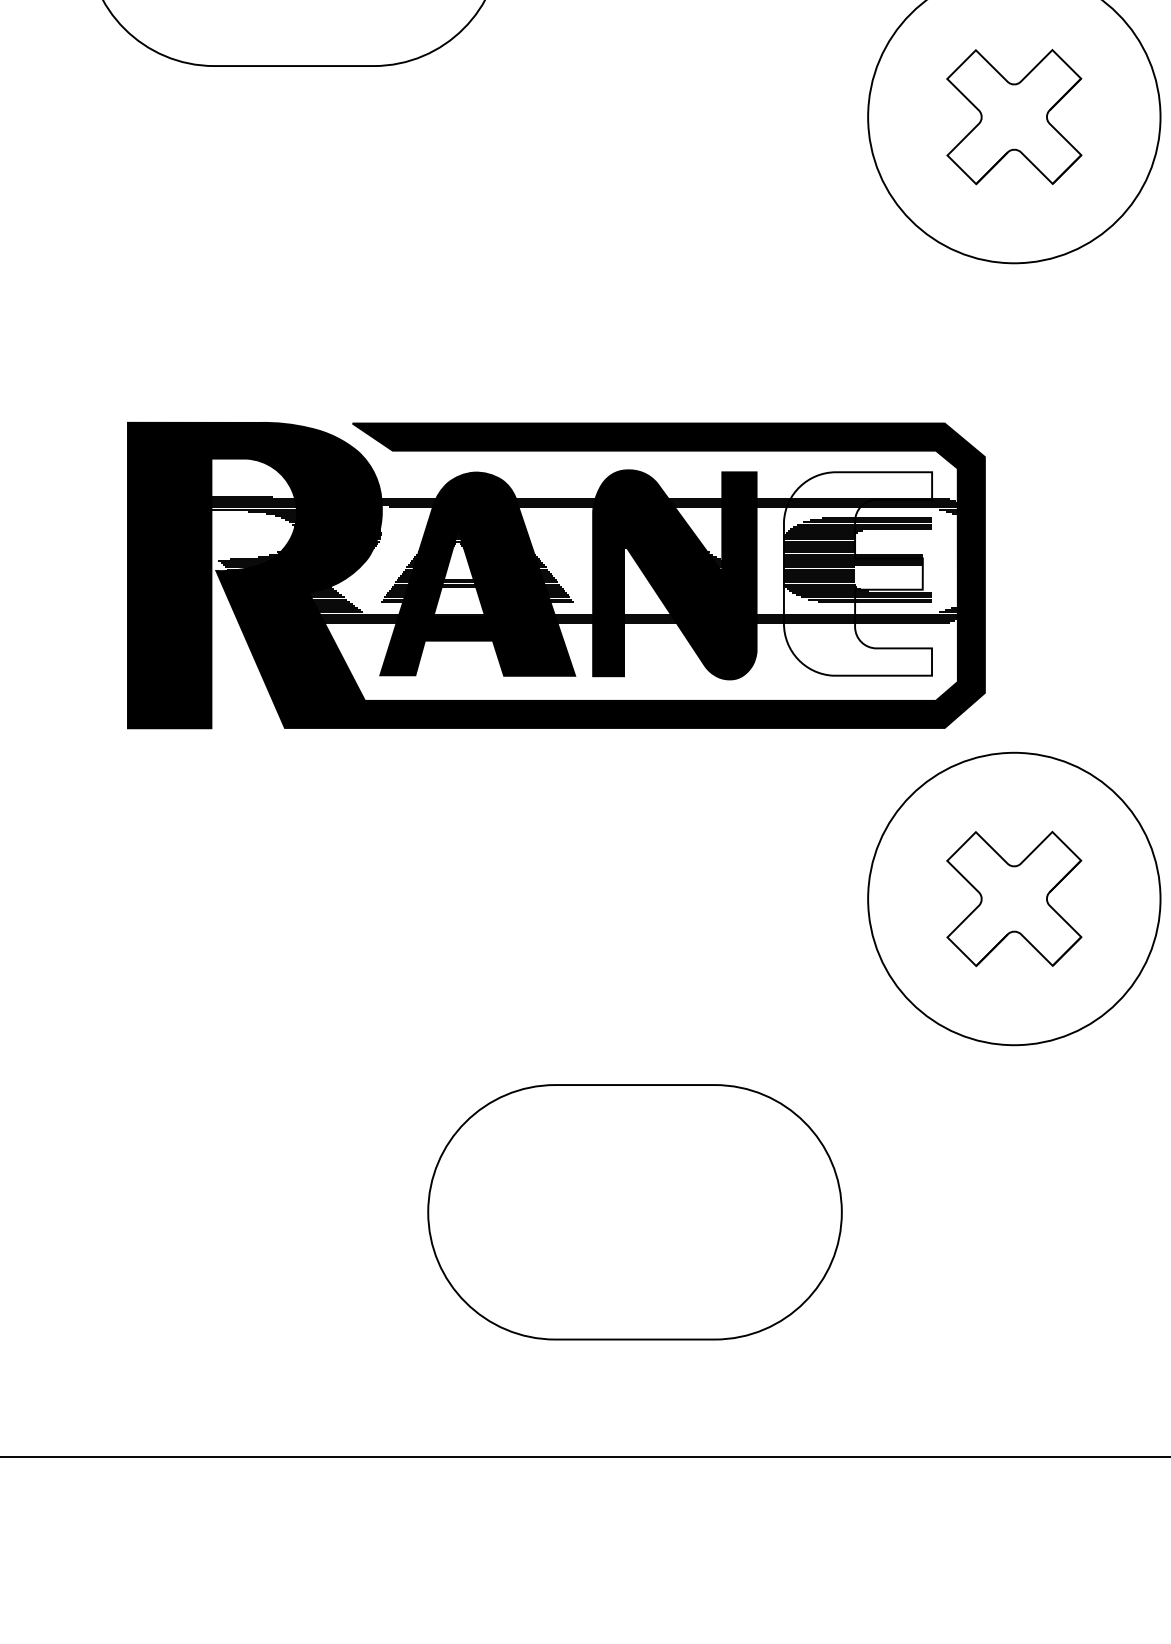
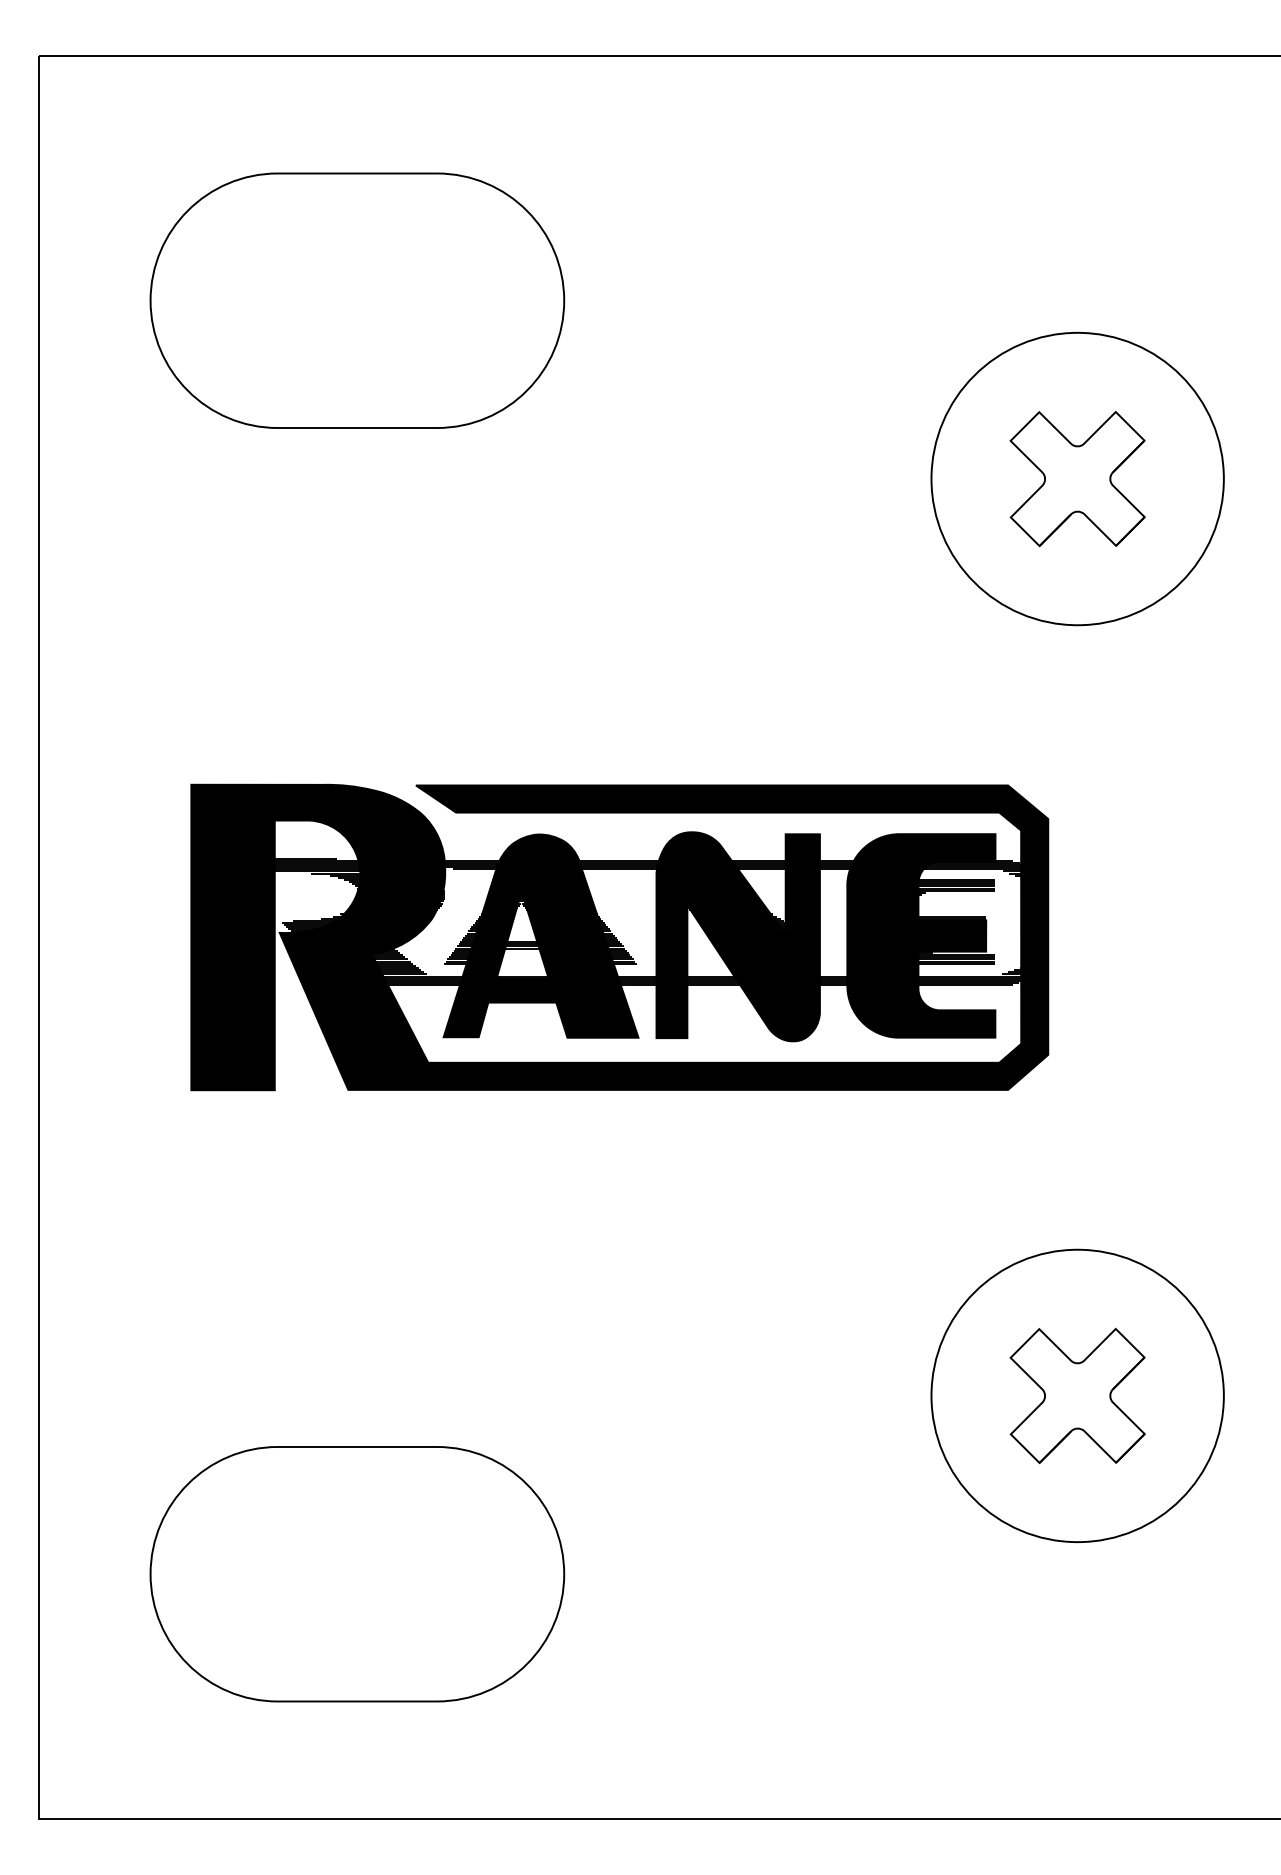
fill: (858, 573) -> (921, 935), added
part: (1014, 898) -> (1077, 1395), moved
part: (635, 1212) -> (357, 1574), moved

